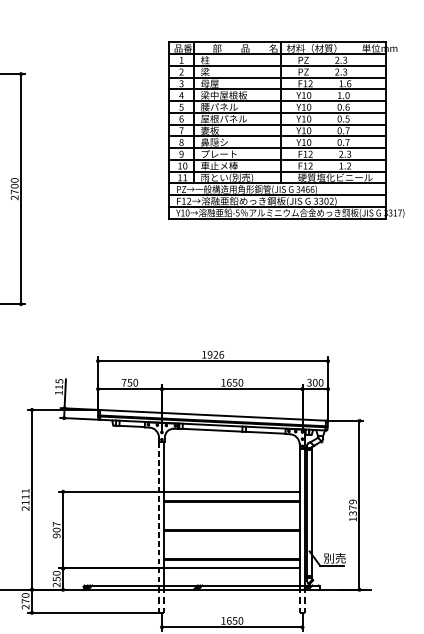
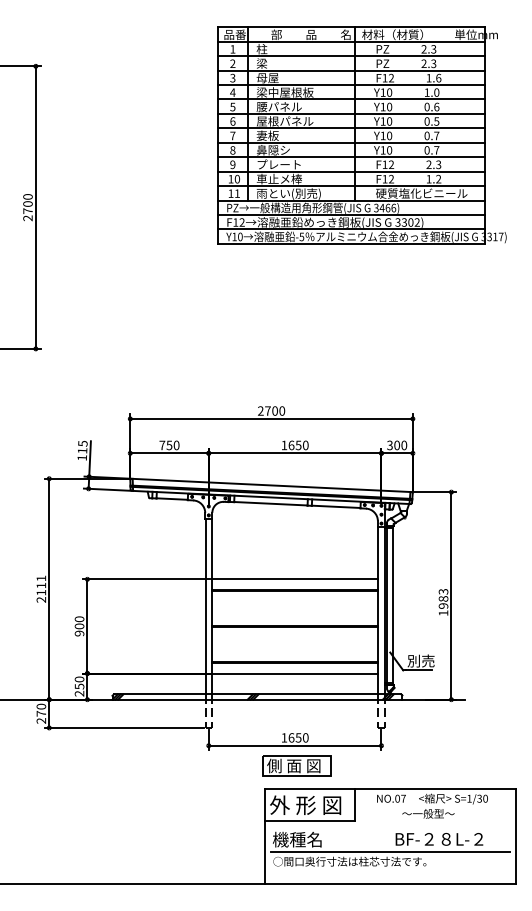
text: (212, 354) -> (271, 410), 1926 -> 2700
text: (353, 507) -> (443, 598), 1379 -> 1983
line: (159, 513) -> (205, 606), dashed -> solid
text: (56, 524) -> (79, 619), 907 -> 900

